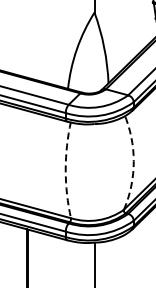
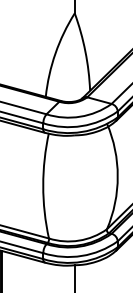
arc: (133, 161) -> (117, 176), dashed -> solid
arc: (65, 169) -> (43, 185), dashed -> solid

